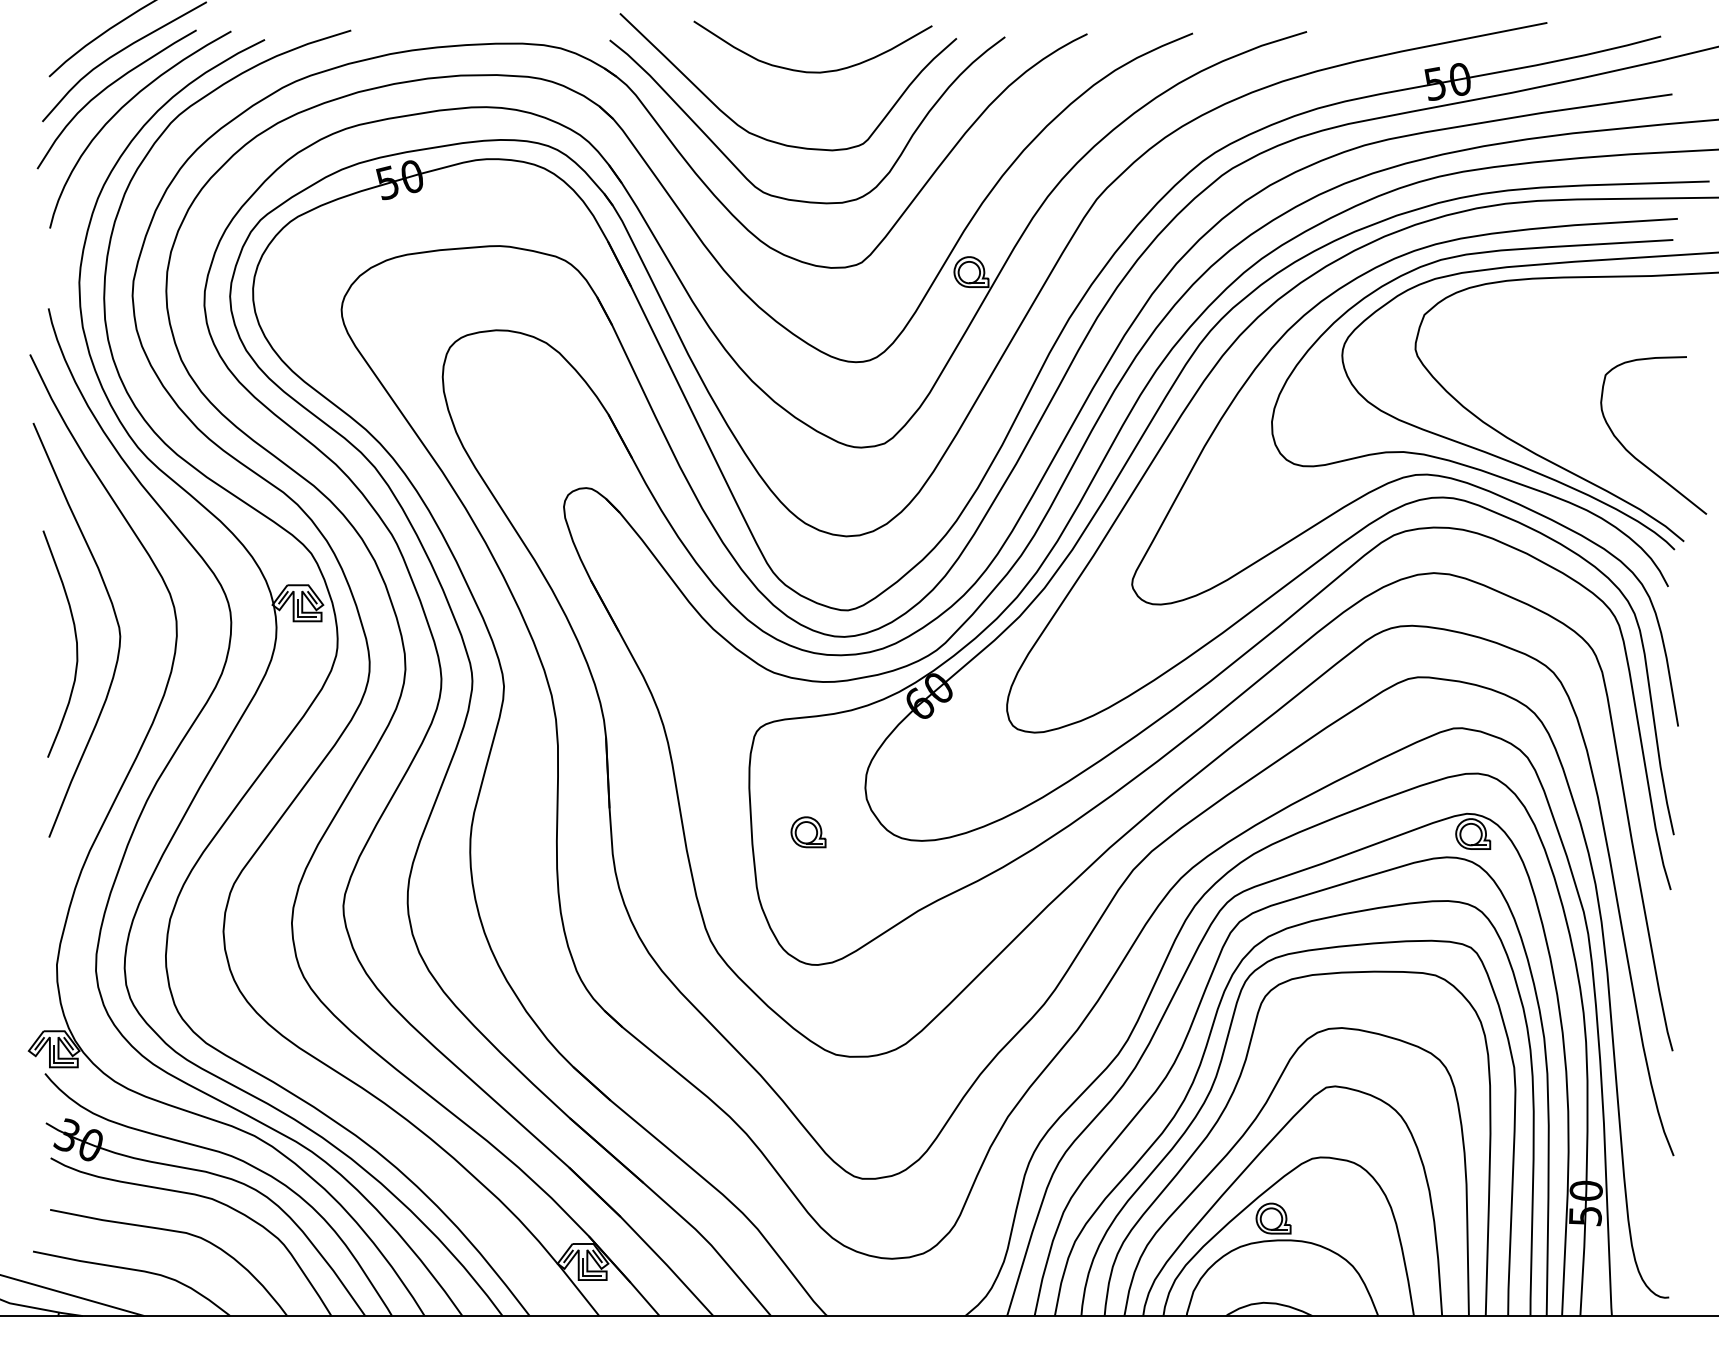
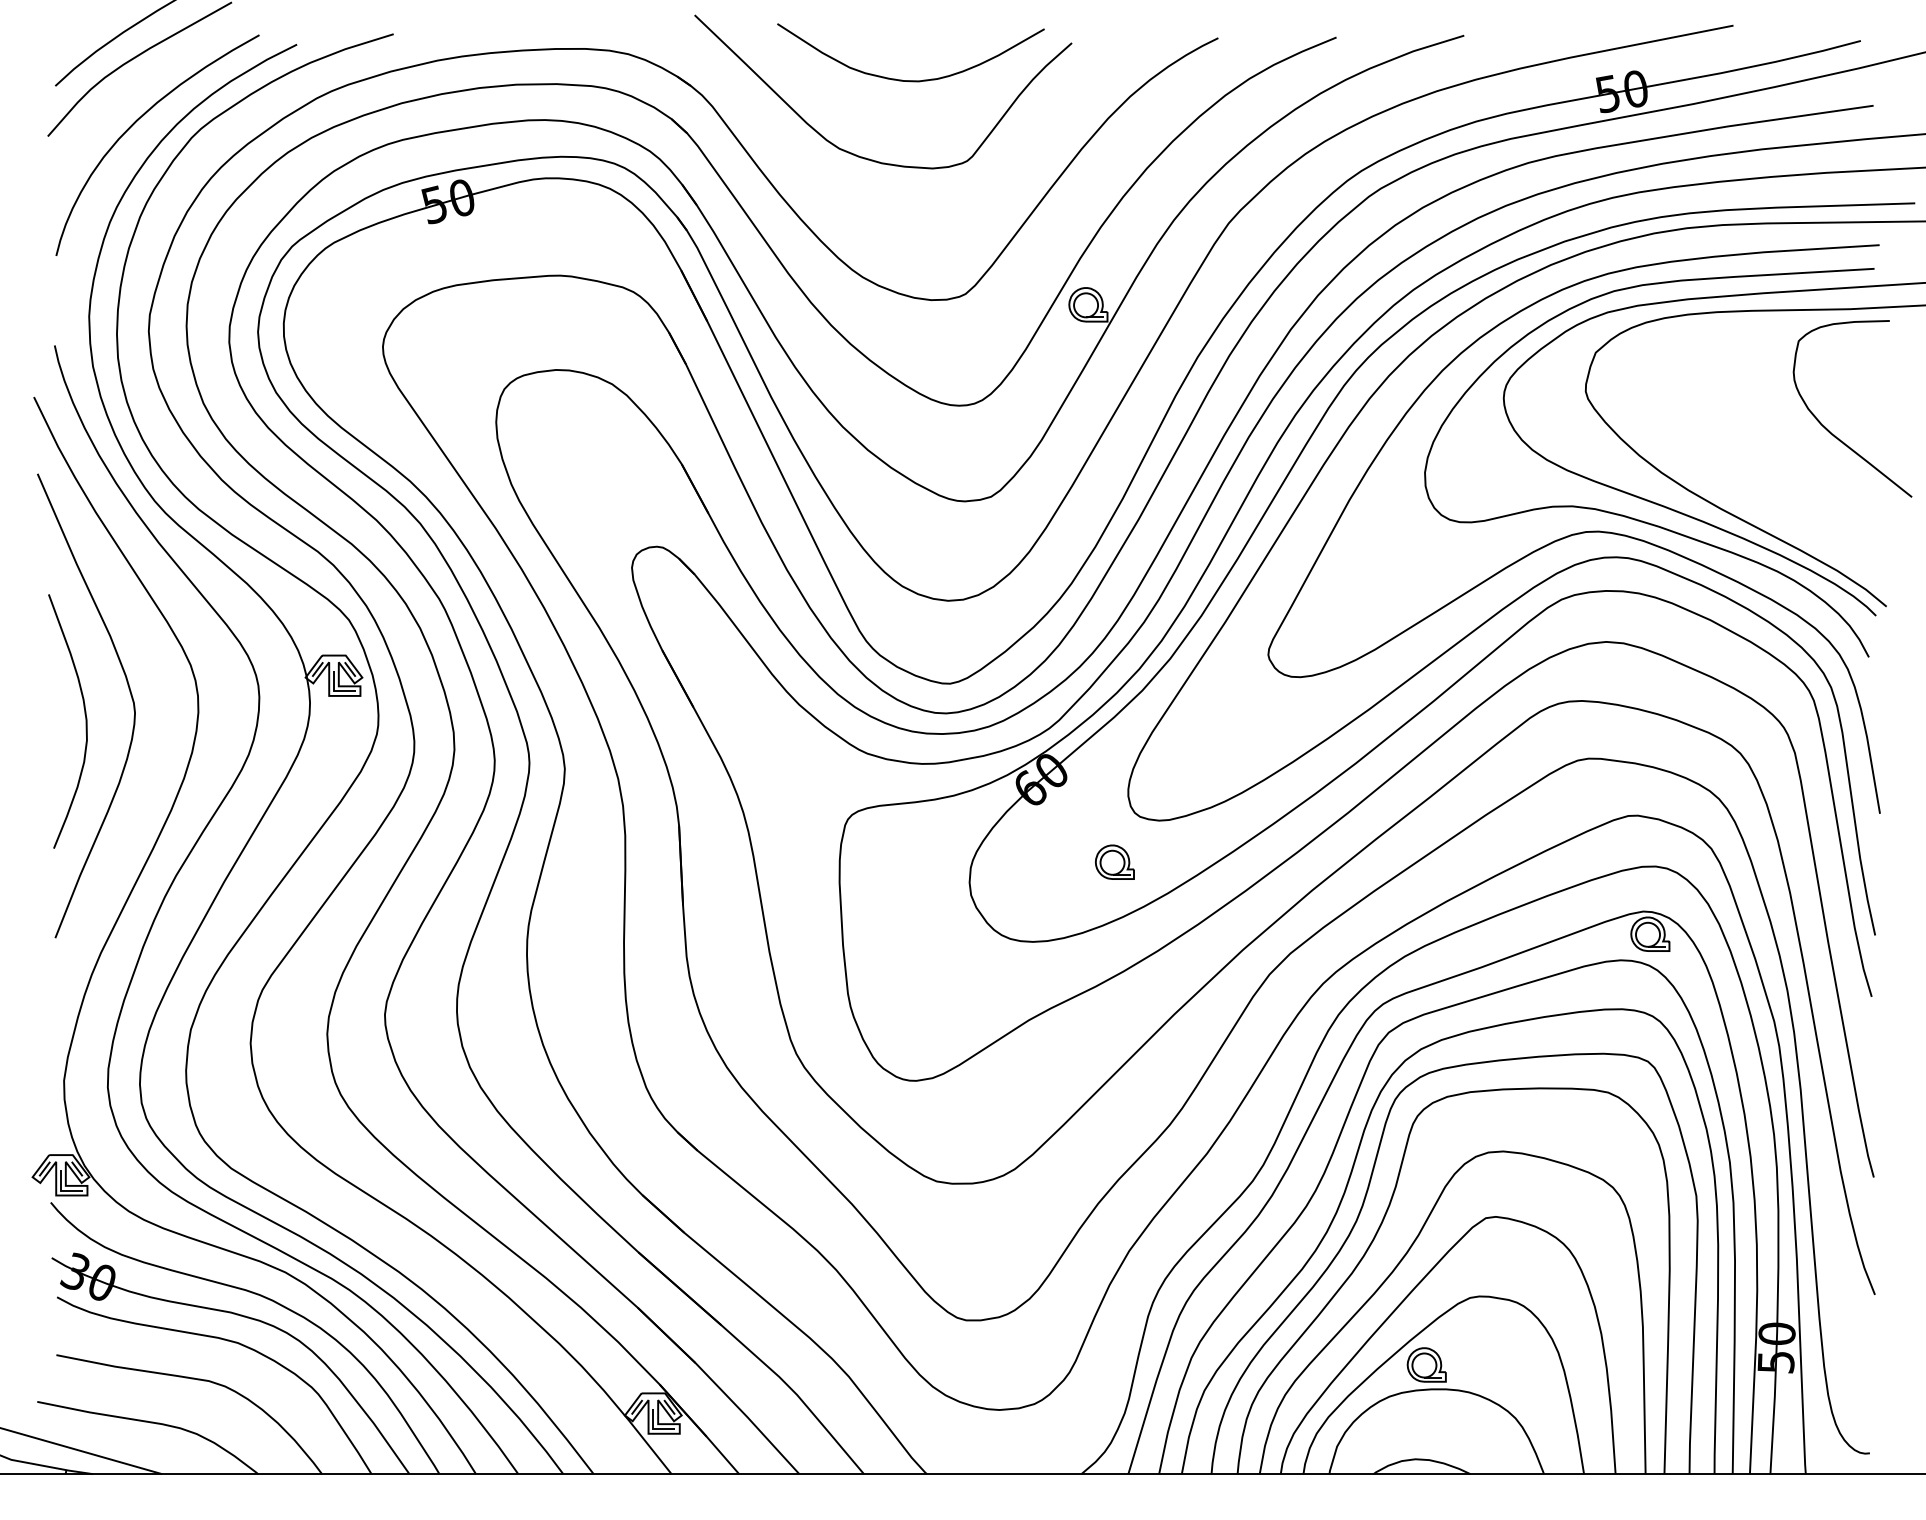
curve: (108, 87) -> (121, 98), removed
curve: (795, 199) -> (891, 223), removed
curve: (1637, 458) -> (1834, 434), moved
part: (808, 831) -> (1114, 861), moved

